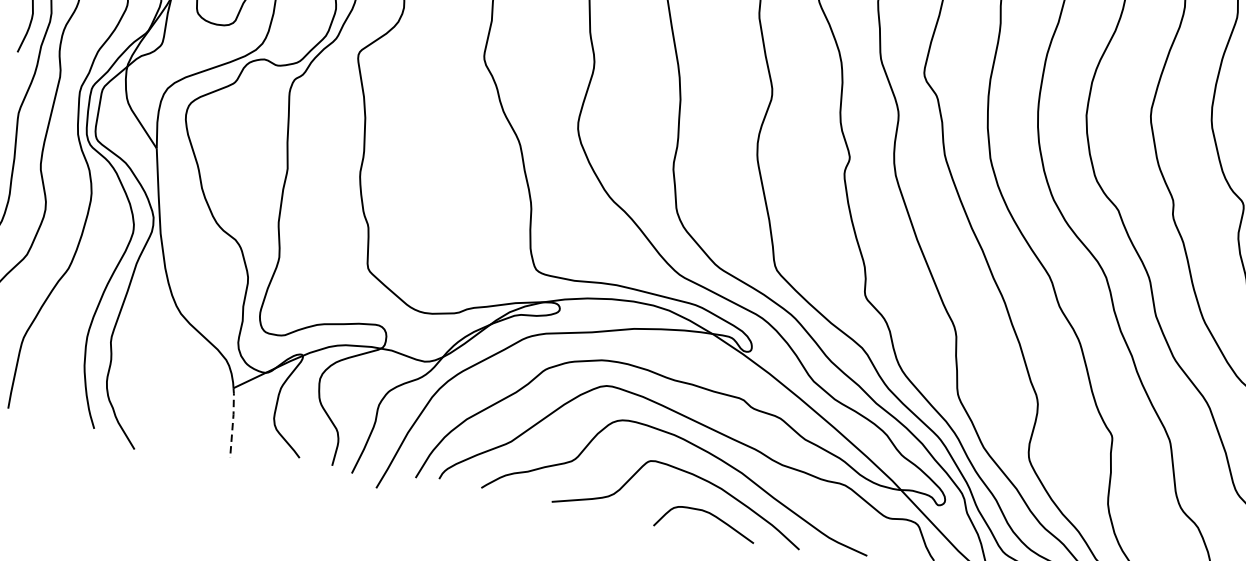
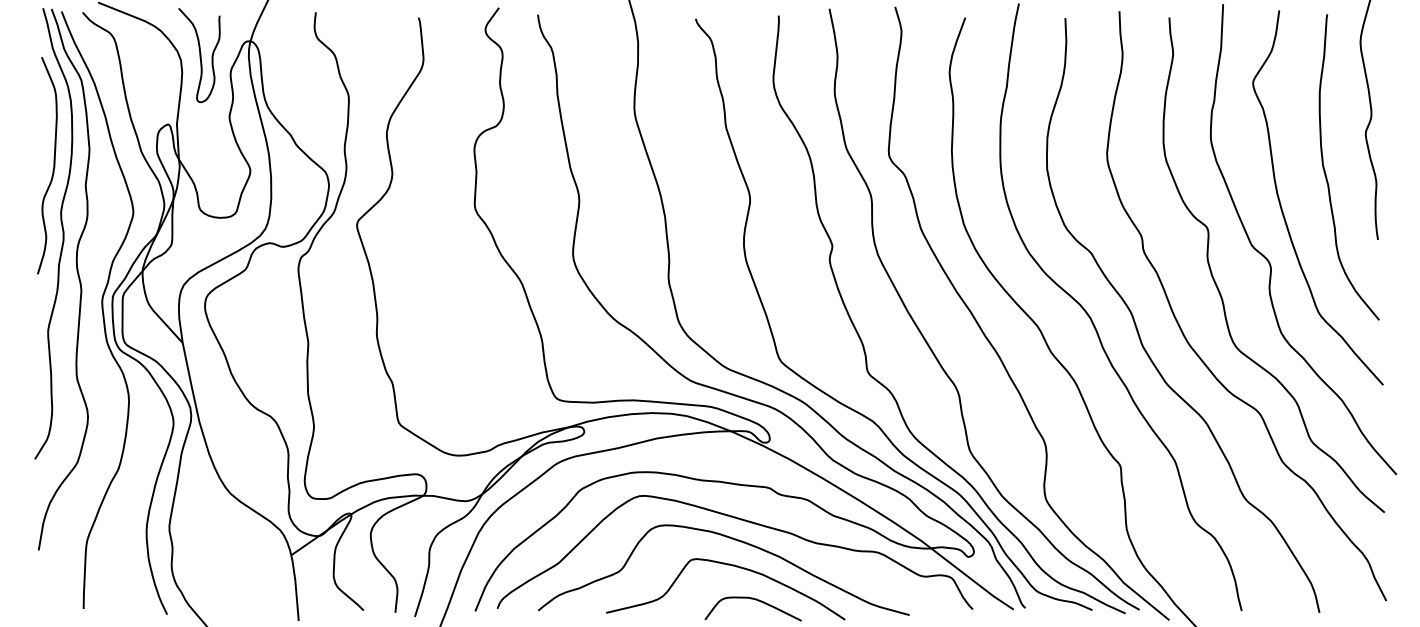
line: (232, 422) -> (295, 587), dashed -> solid

